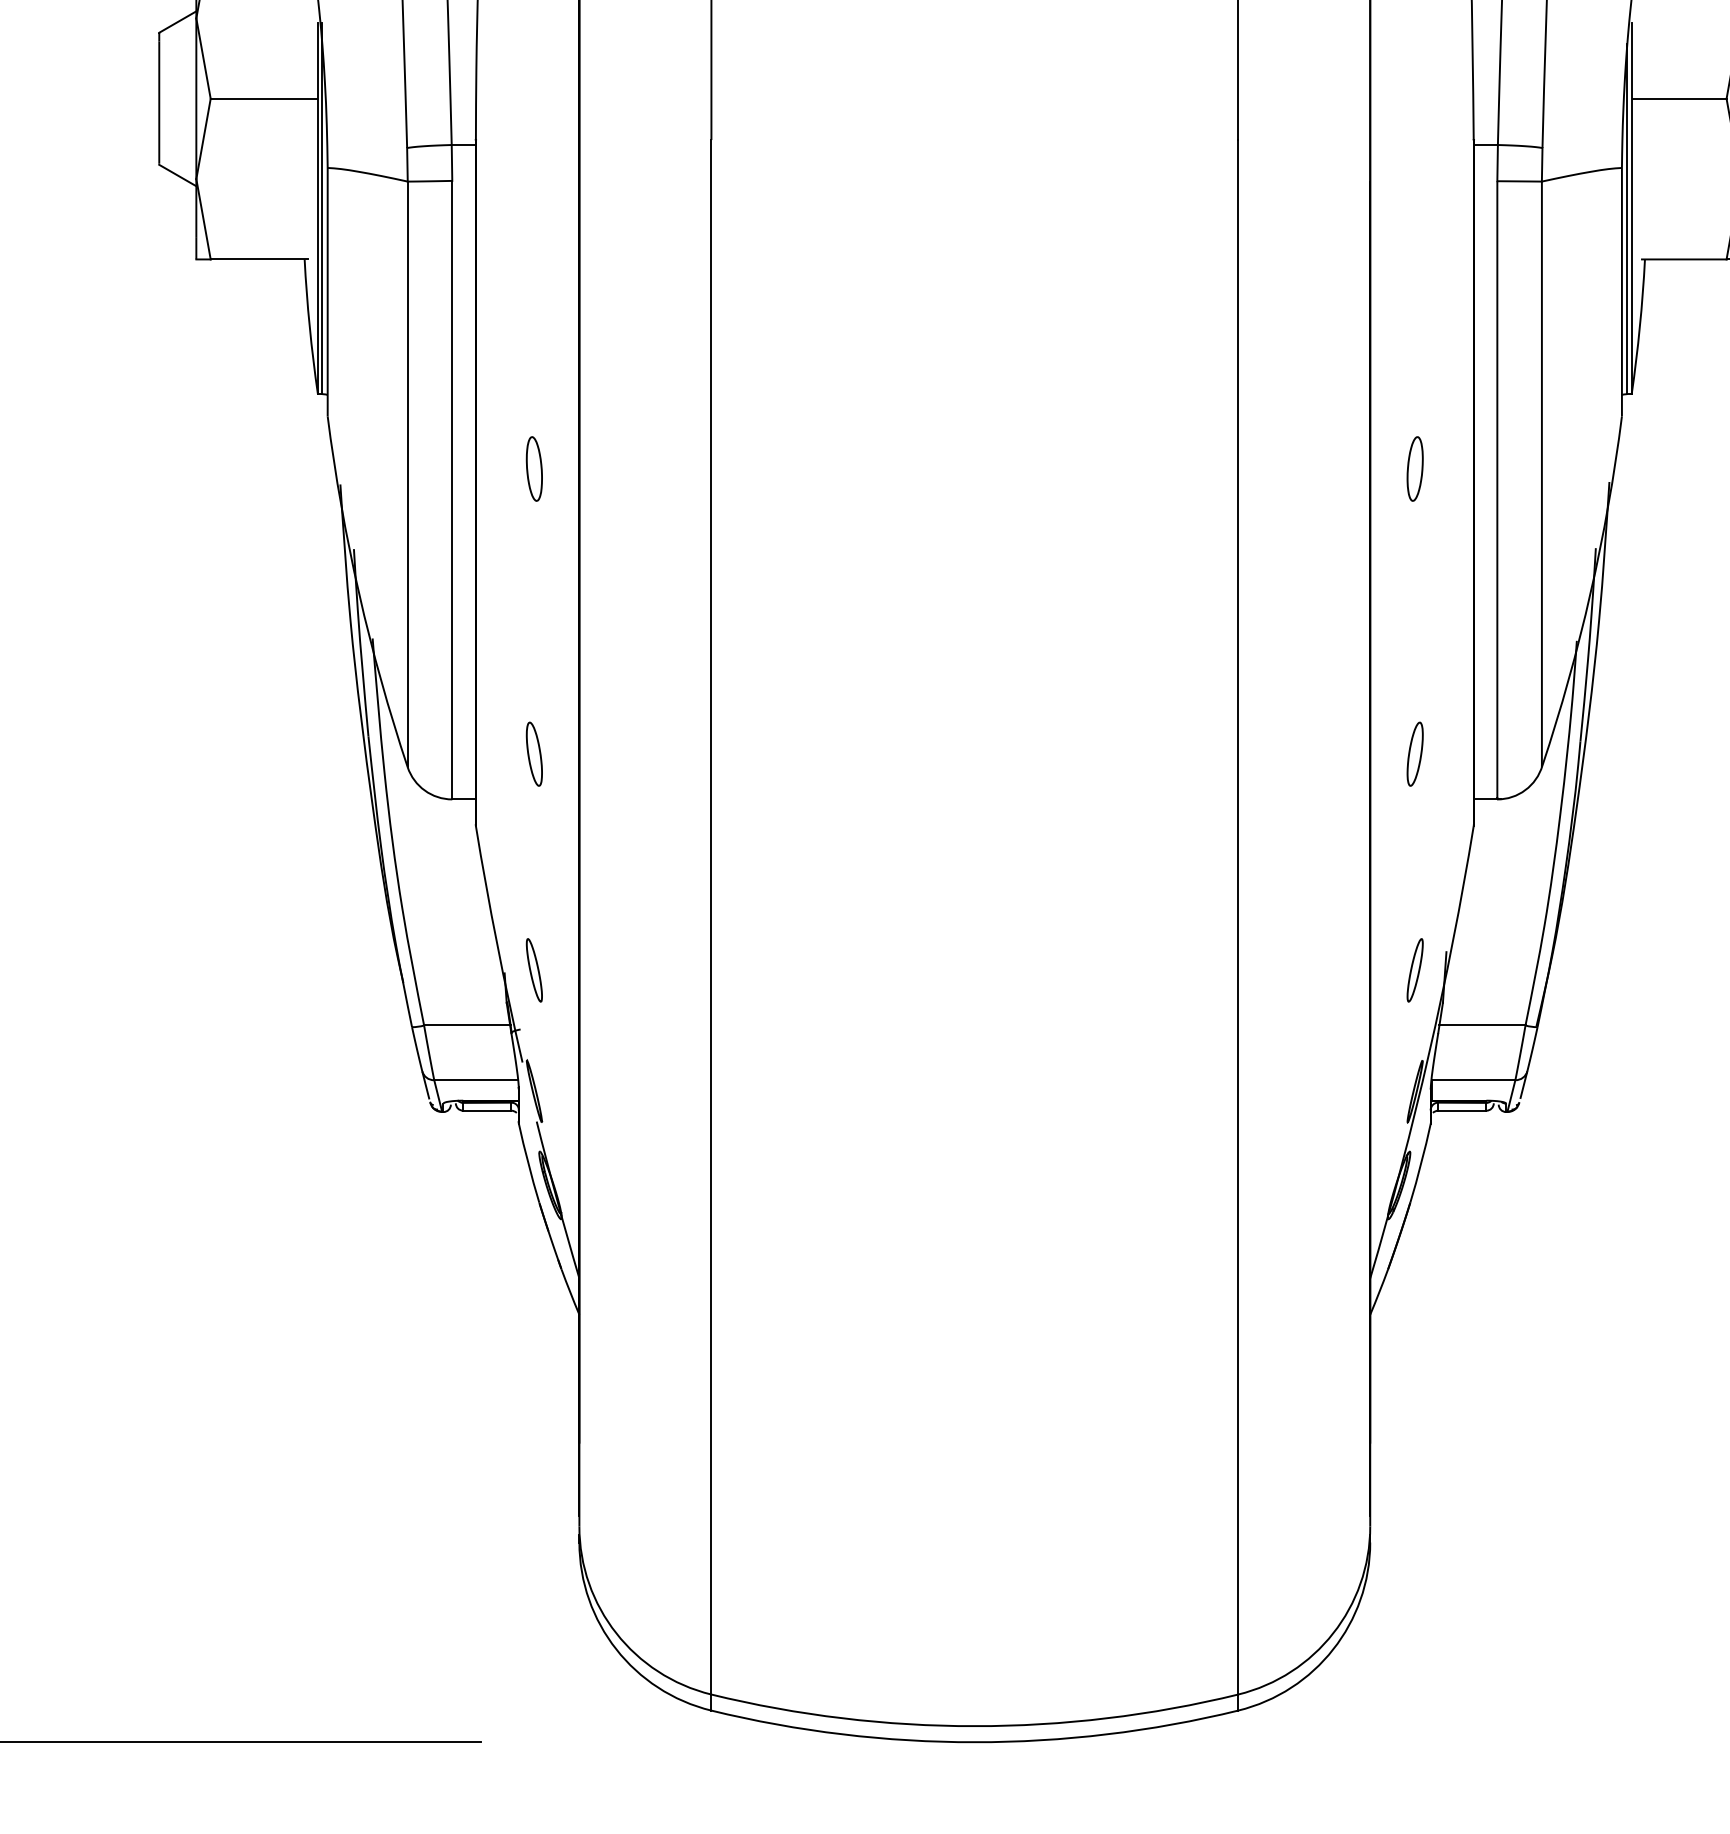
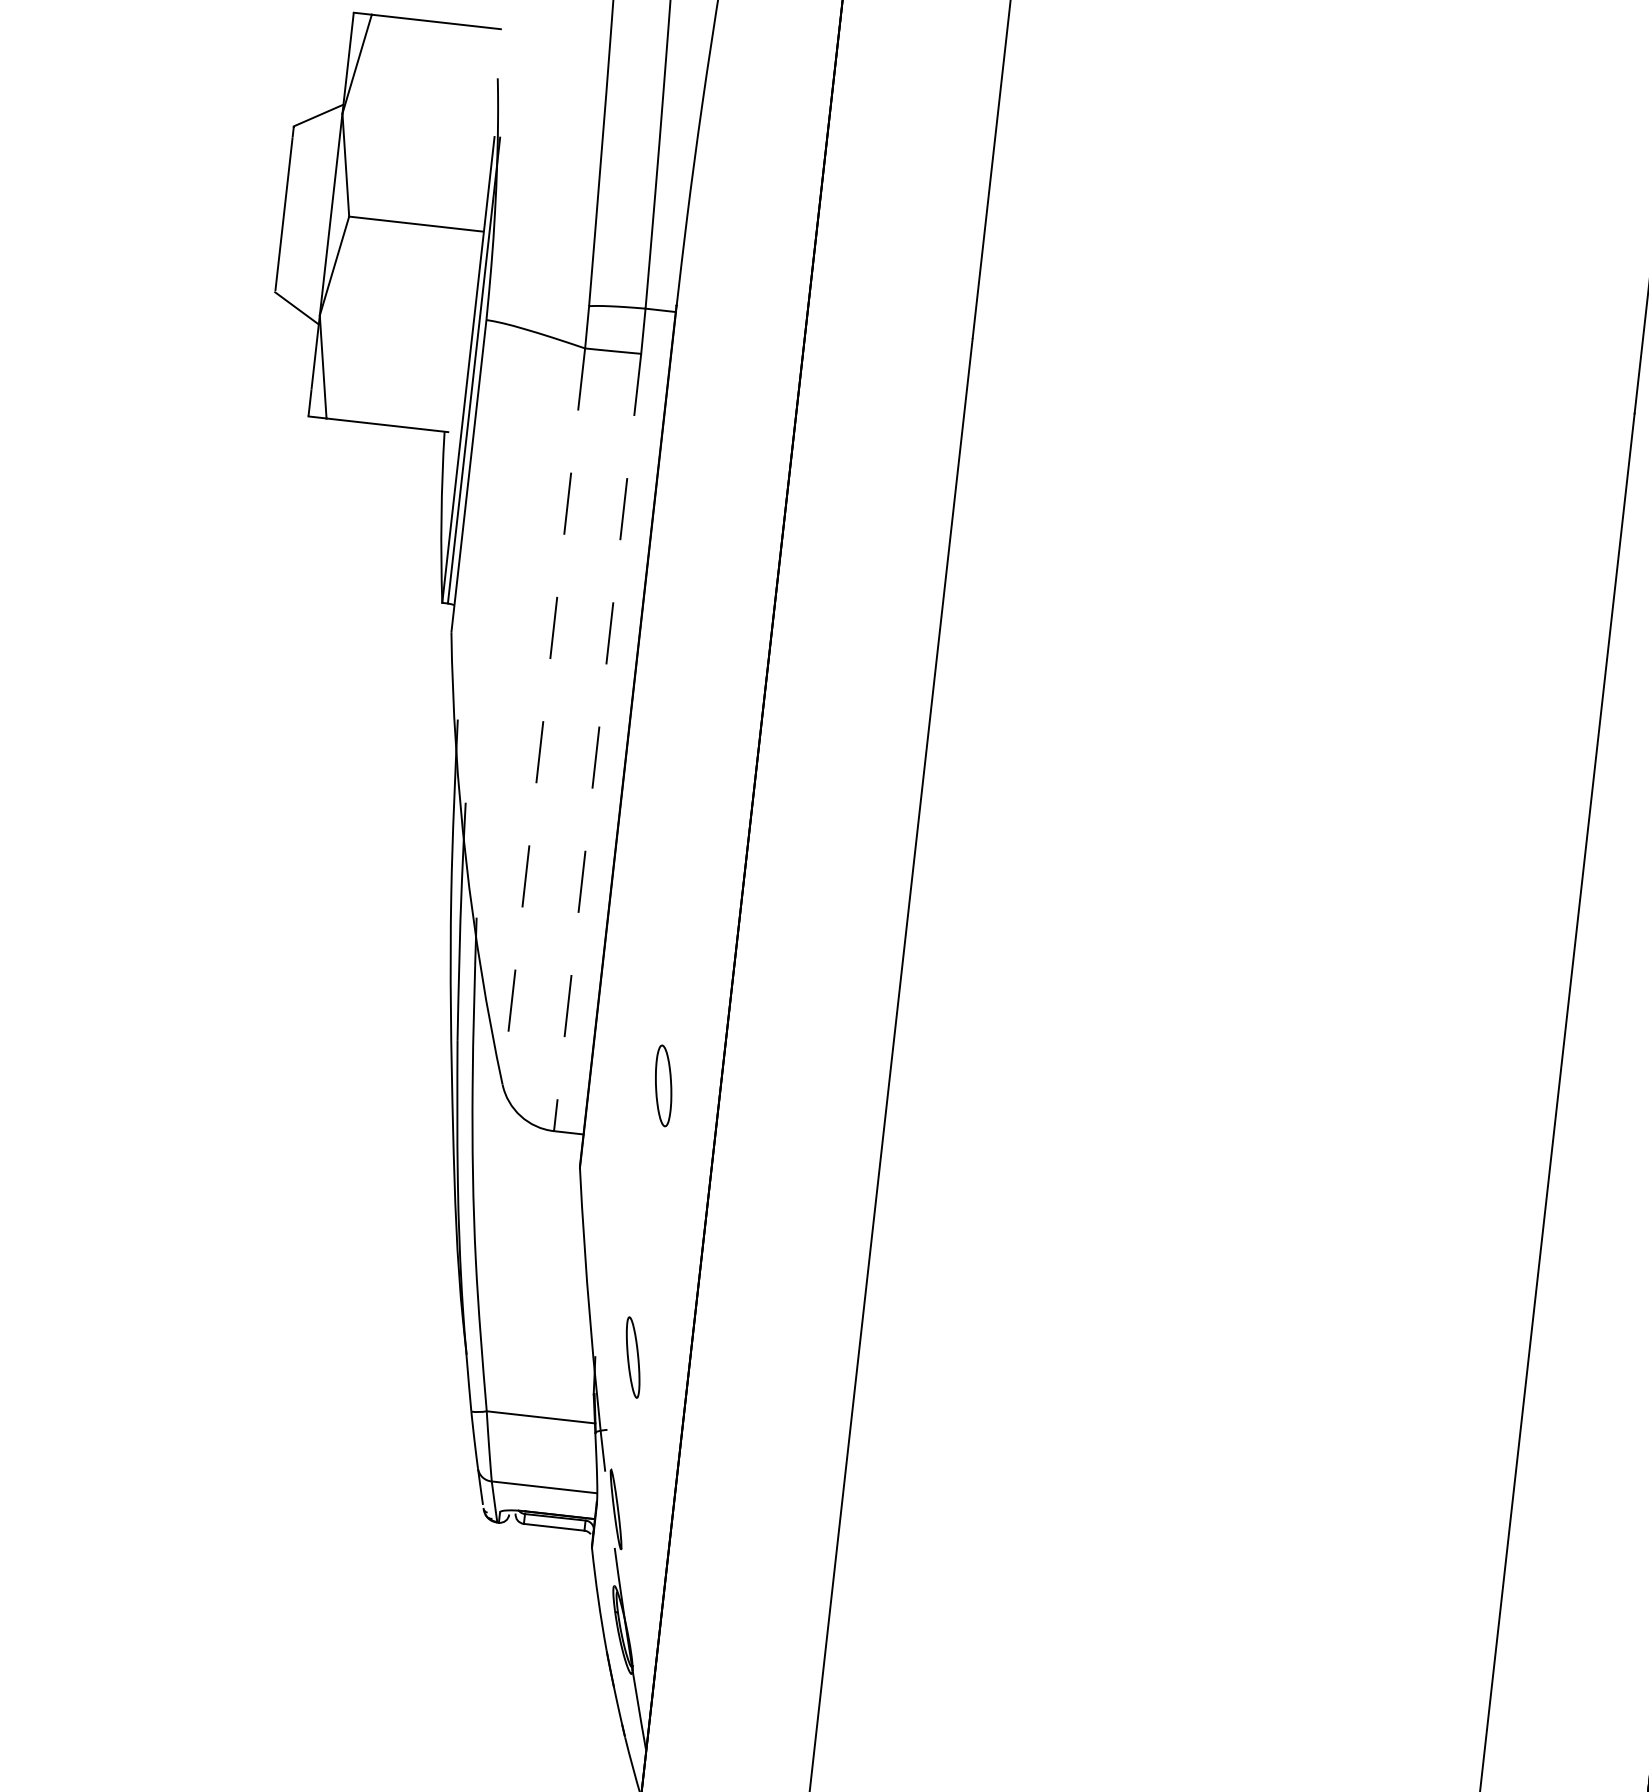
part: (533, 468) -> (702, 726), removed
line: (407, 474) -> (543, 716), solid -> dashed
line: (452, 490) -> (597, 742), solid -> dashed

